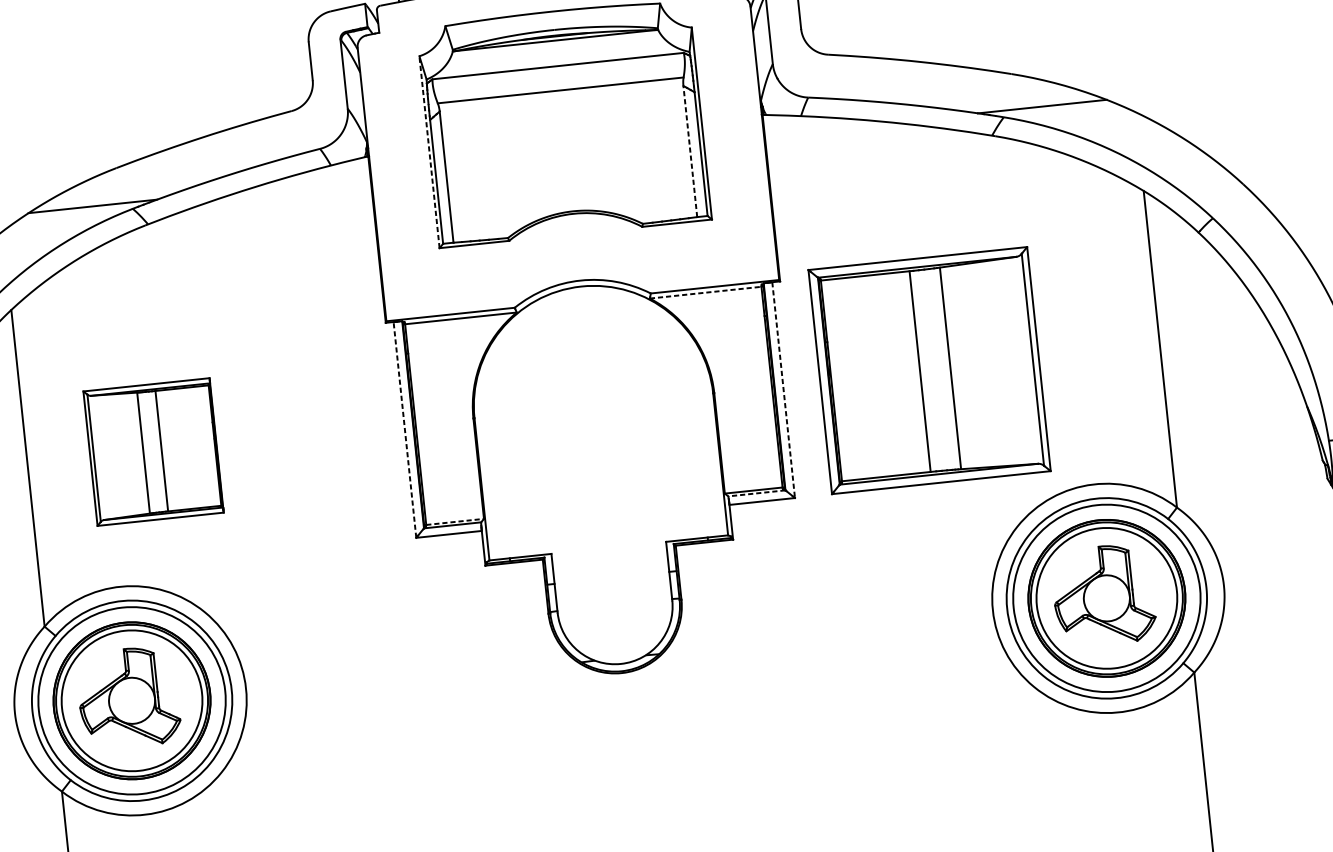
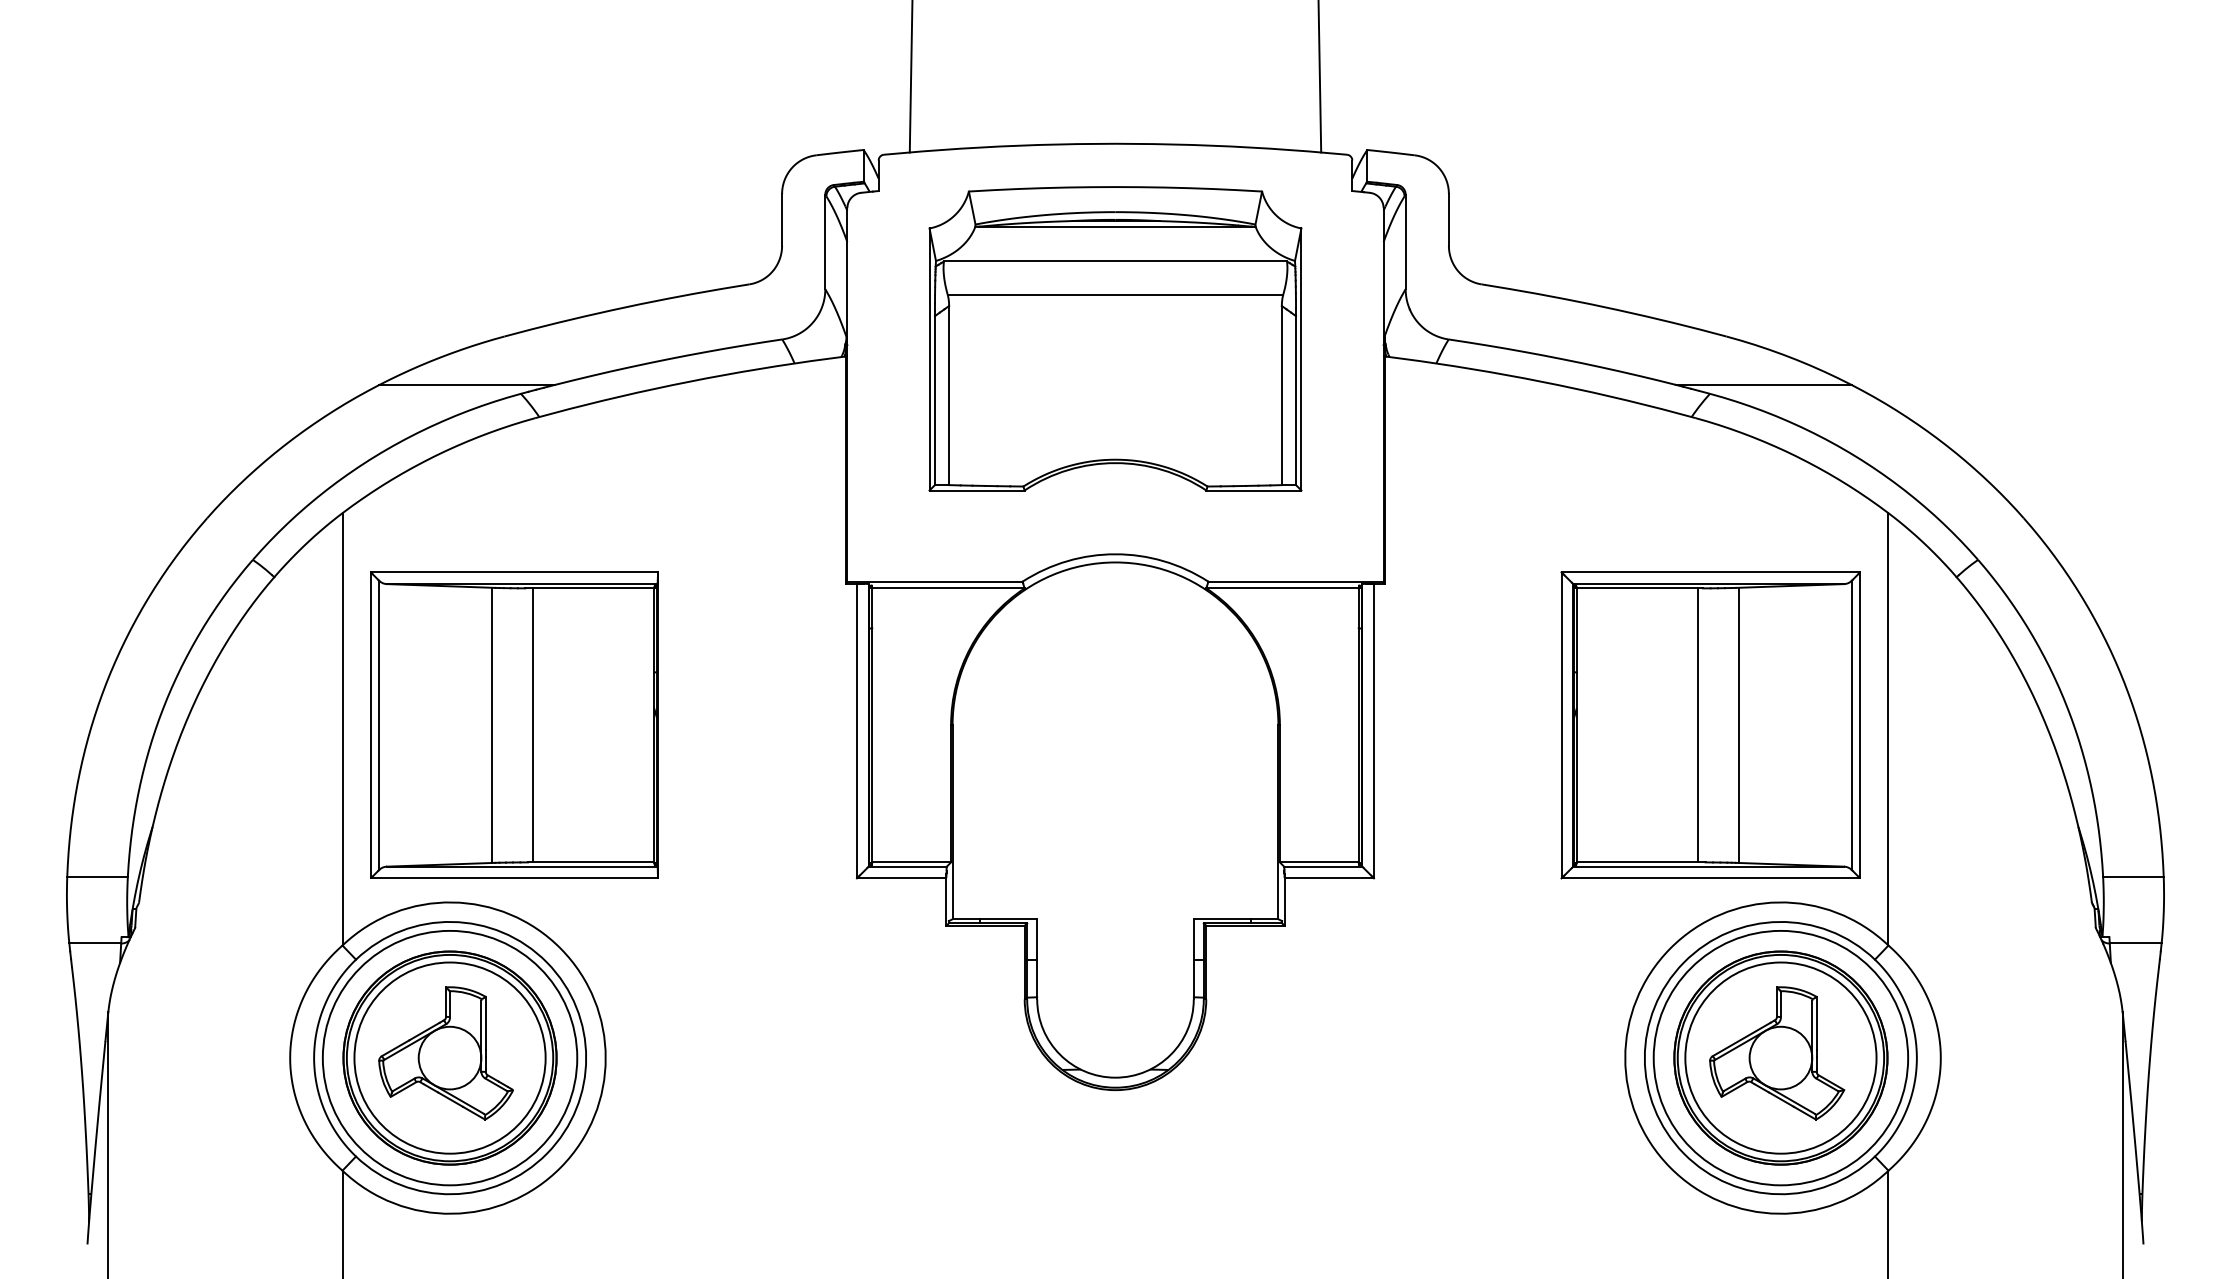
line: (690, 151) -> (1281, 395), dashed -> solid
line: (429, 152) -> (929, 359), dashed -> solid
line: (706, 292) -> (1283, 588), dashed -> solid
part: (929, 370) -> (1710, 725), moved
line: (784, 390) -> (1374, 731), dashed -> solid
line: (404, 429) -> (856, 730), dashed -> solid
part: (153, 451) -> (514, 724), size x1.67
line: (756, 493) -> (1322, 866), dashed -> solid
line: (455, 521) -> (912, 862), dashed -> solid

